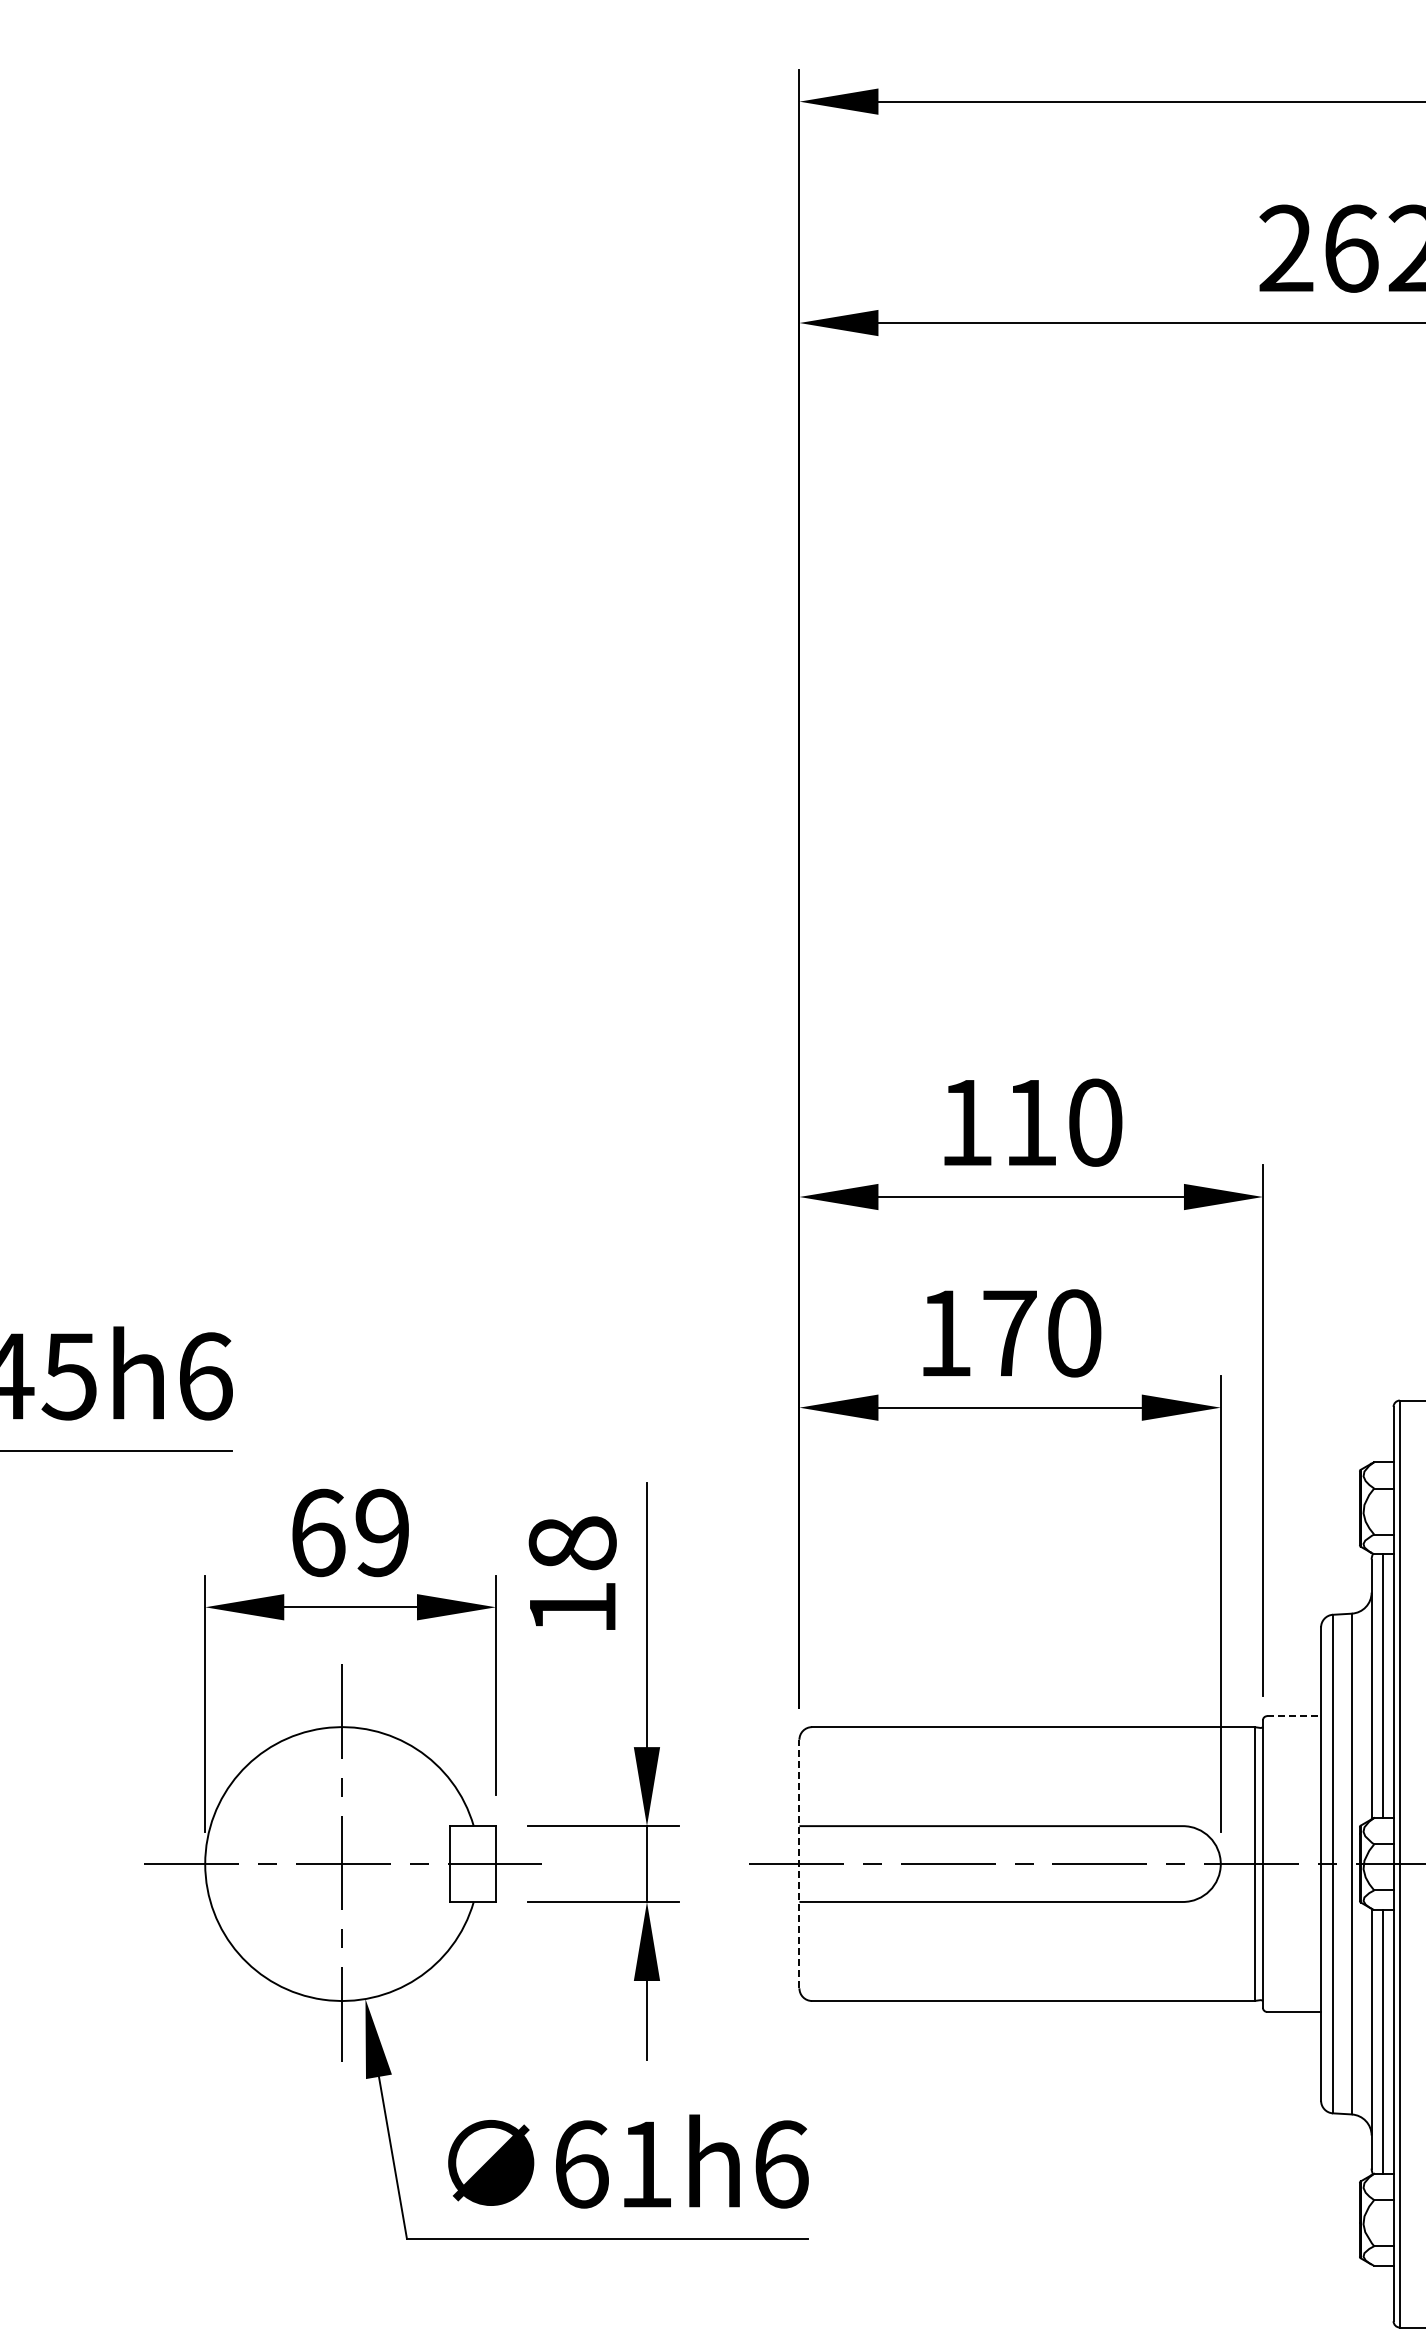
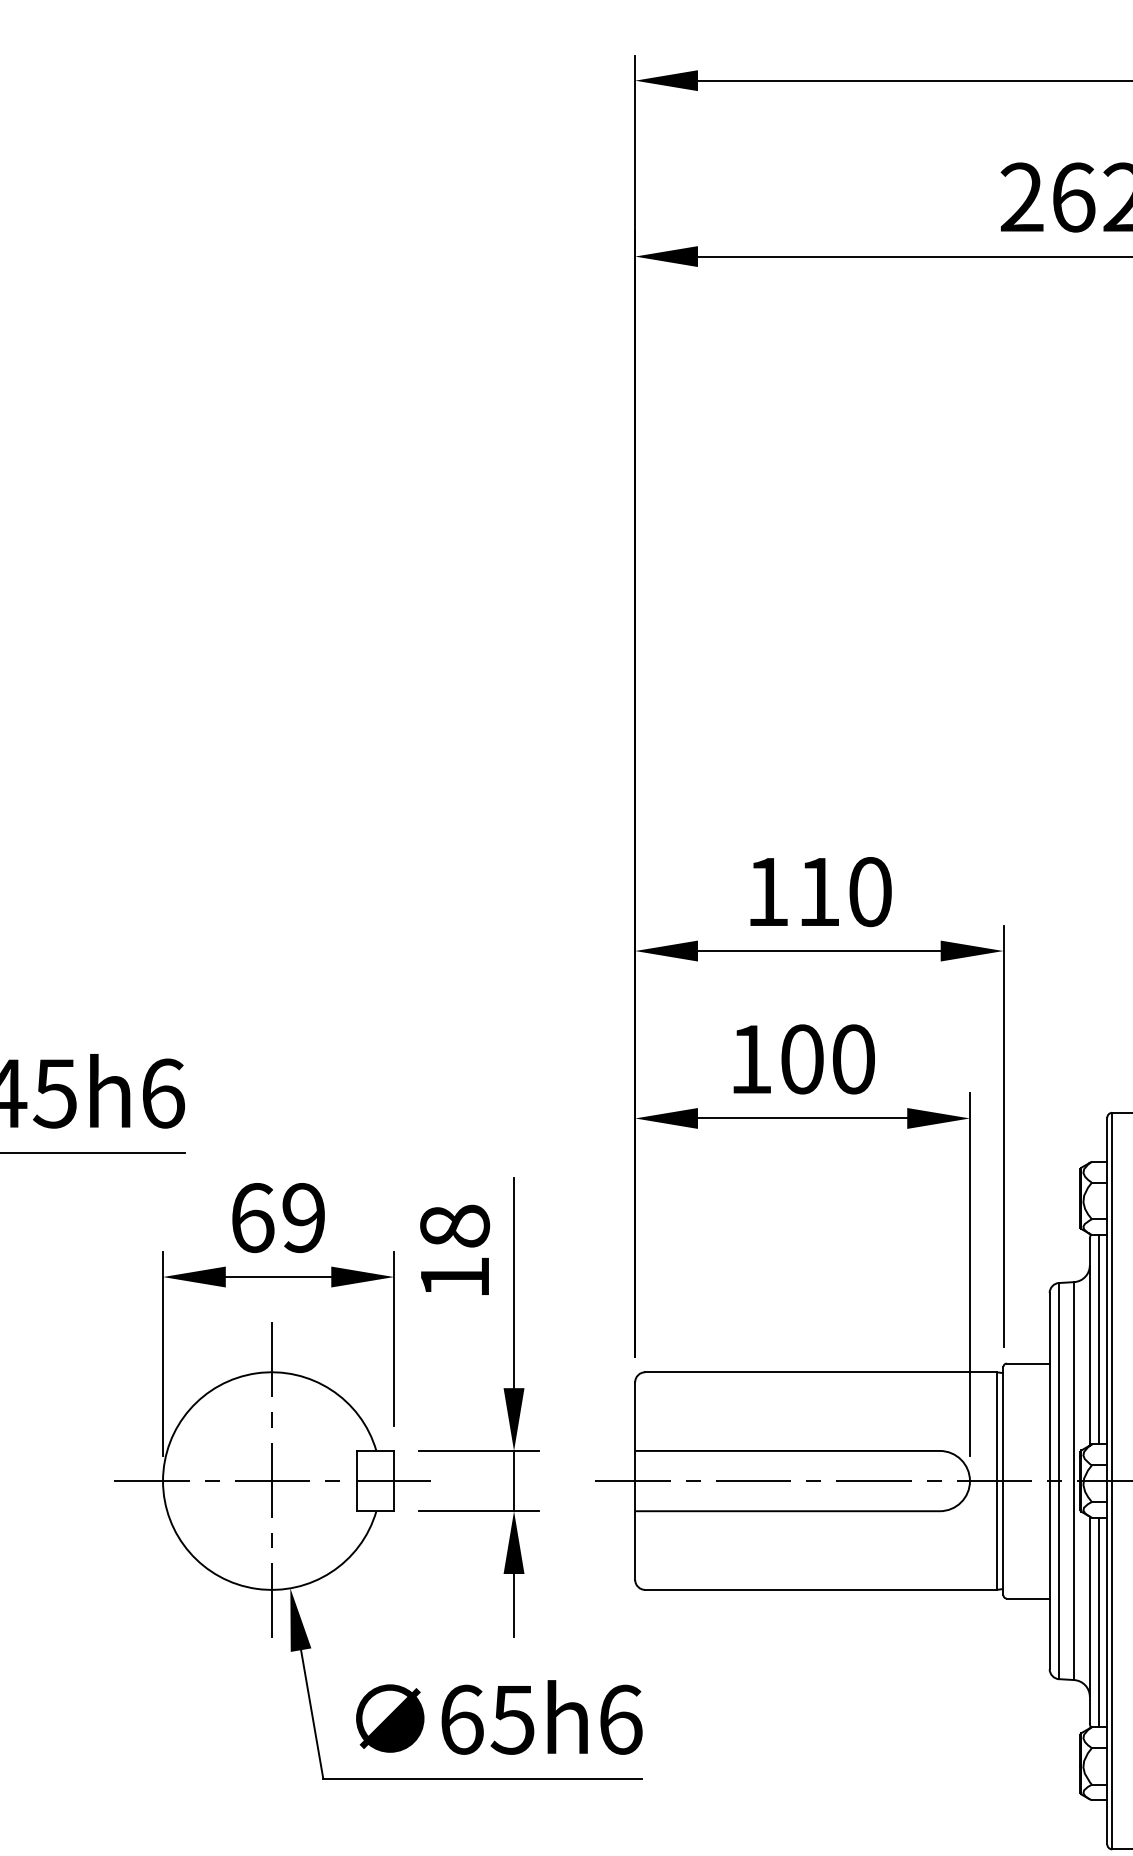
text: (1009, 1333) -> (802, 1059), 170 -> 100
line: (1294, 1716) -> (1028, 1363), dashed -> solid
line: (799, 1863) -> (635, 1480), dashed -> solid
text: (644, 2164) -> (512, 1719), 61h6 -> 65h6

